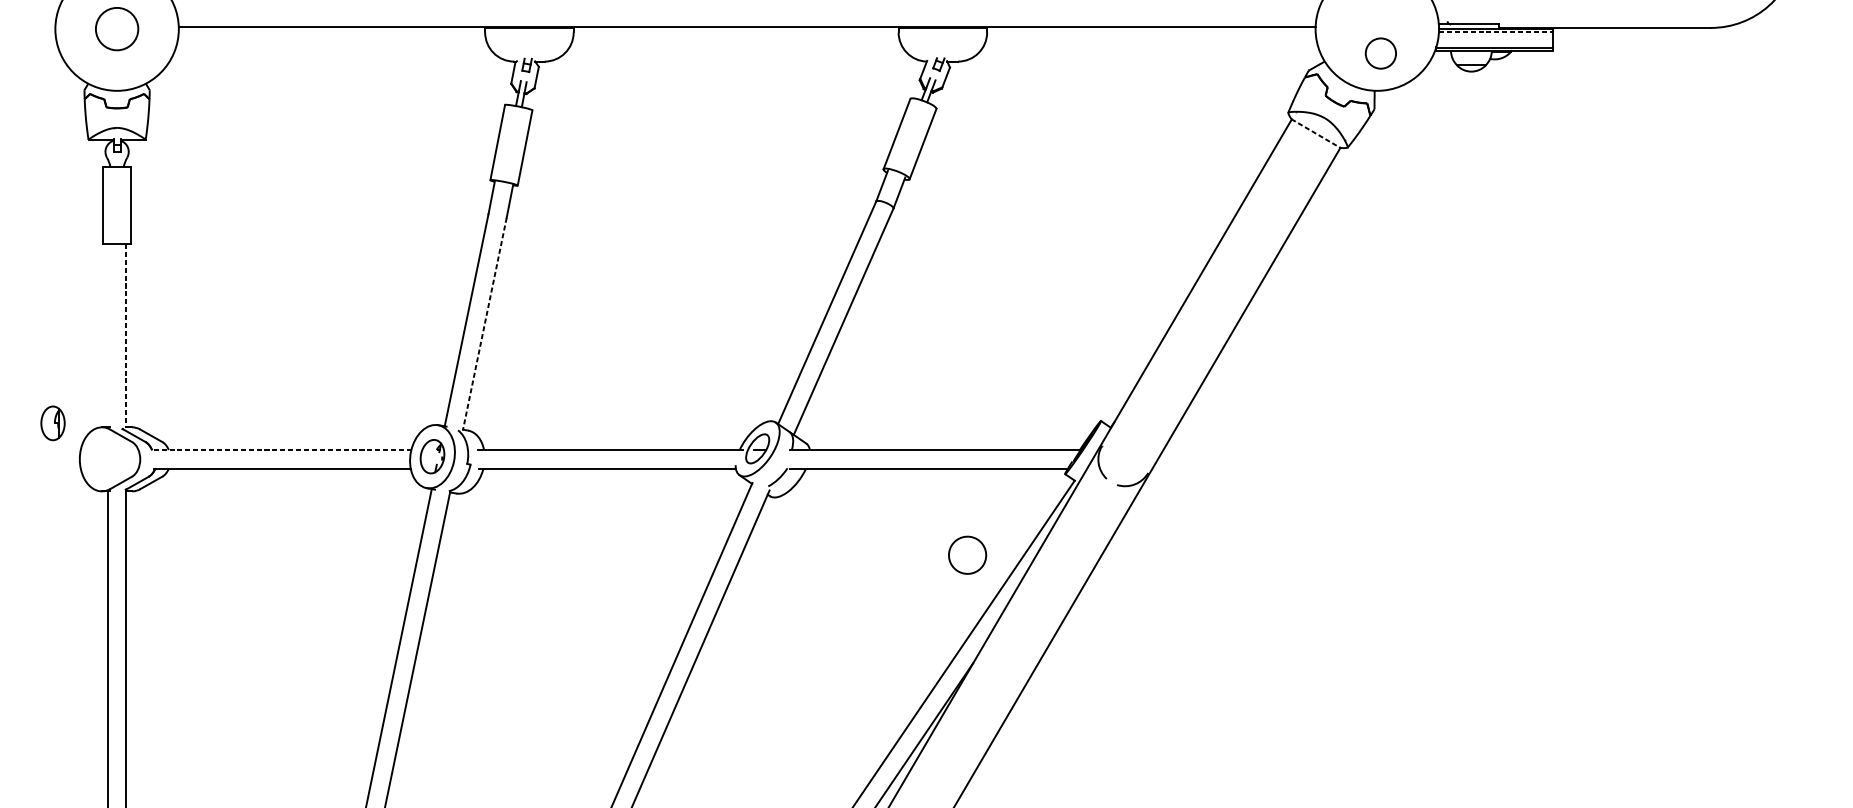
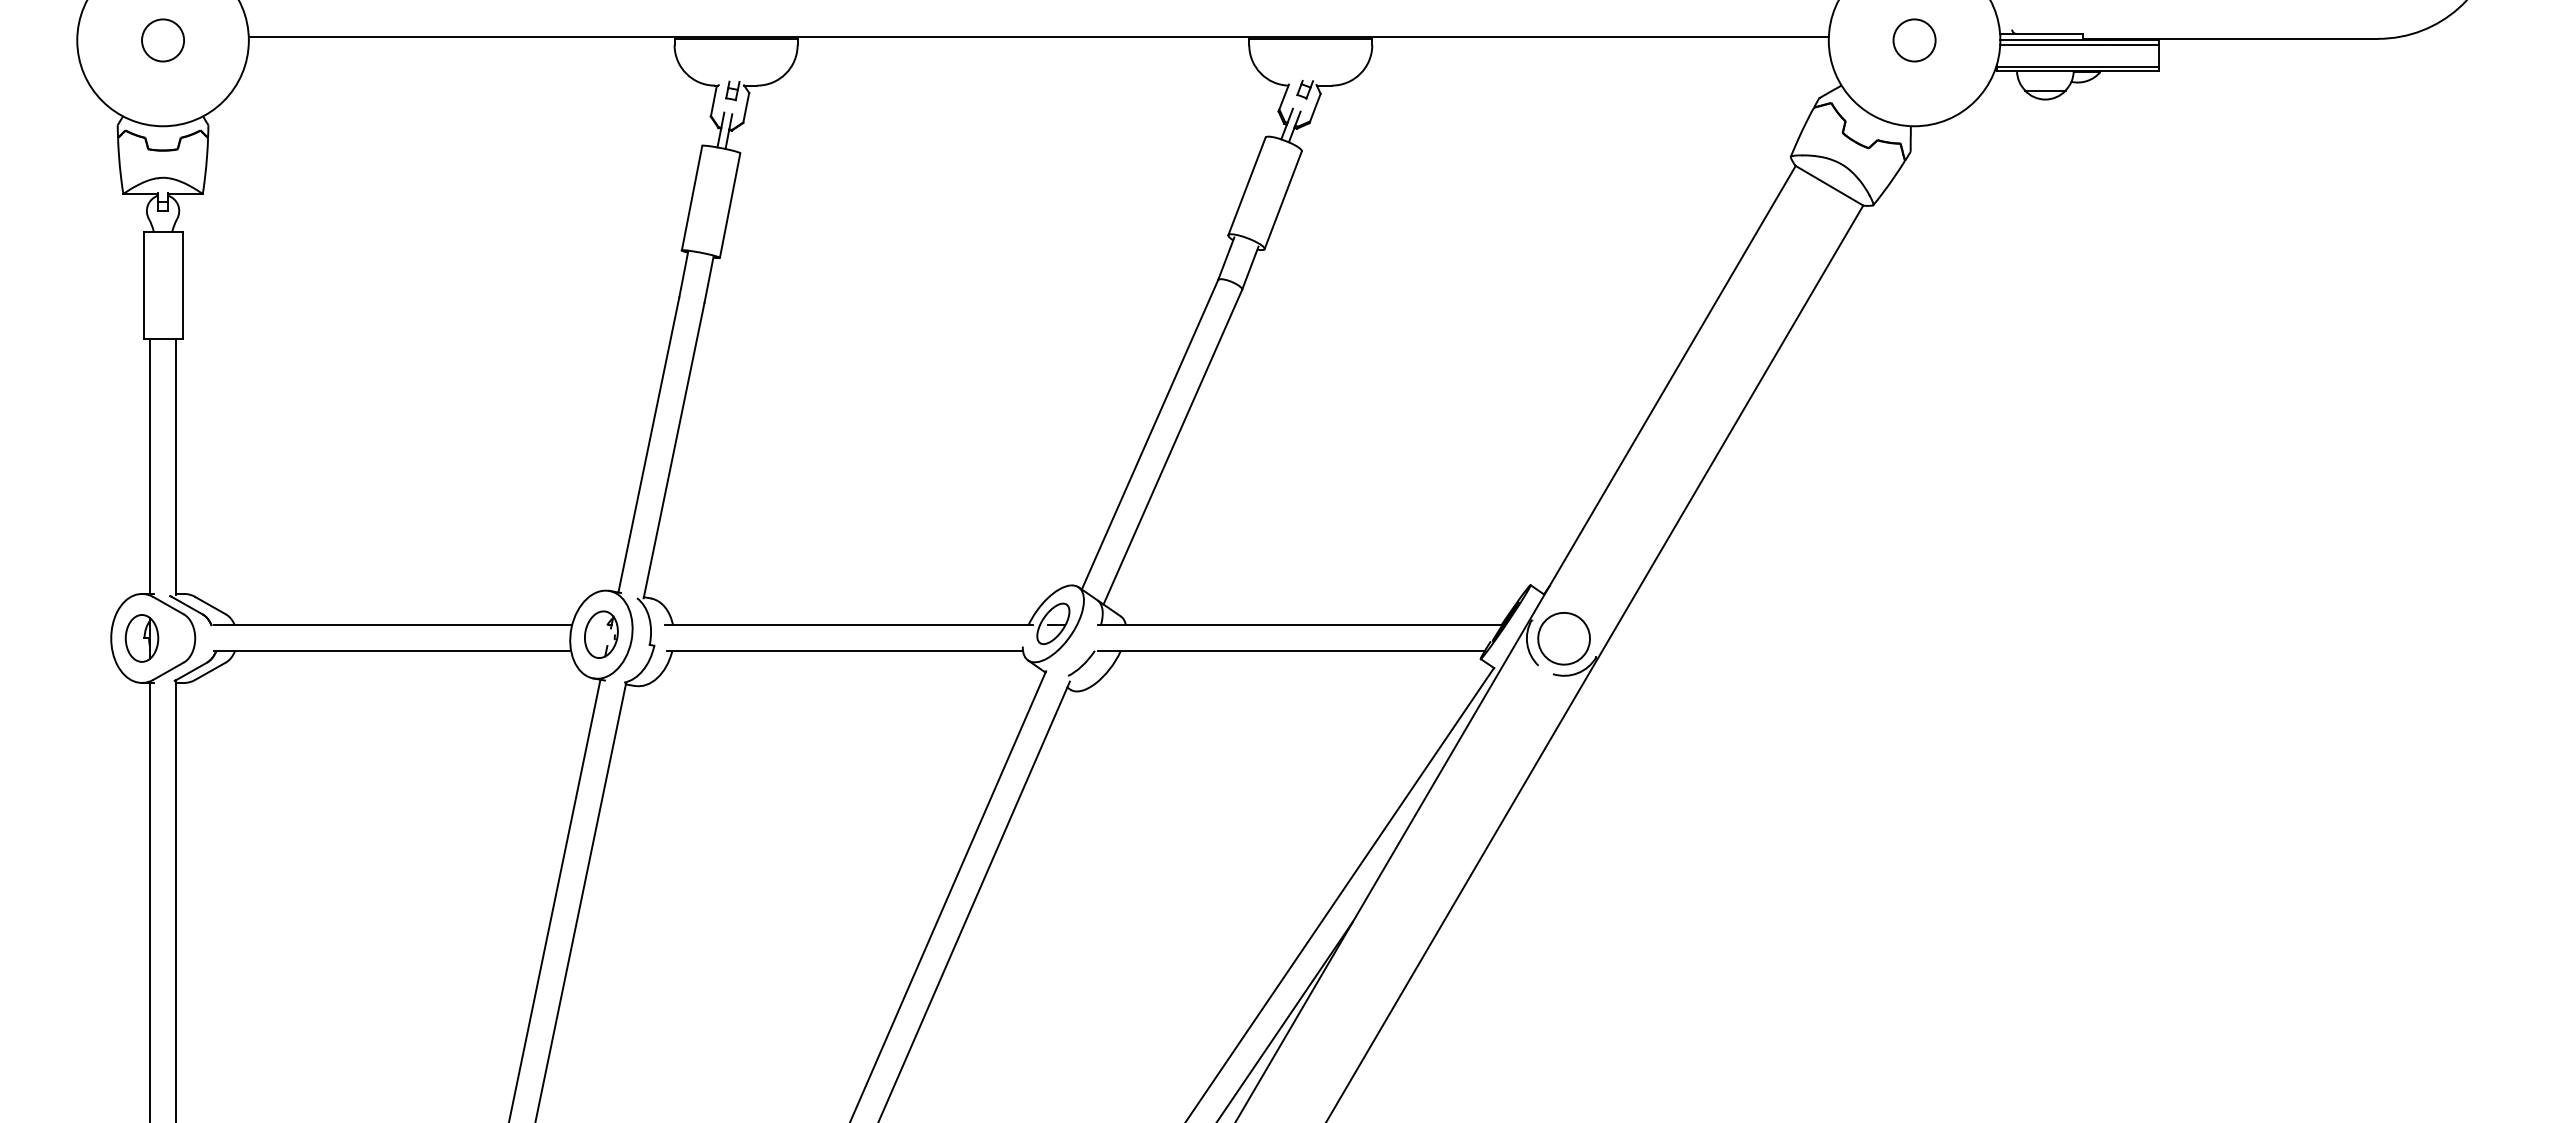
circle: (117, 29) -> (163, 40), size x0.71
line: (1495, 32) -> (2079, 44), dashed -> solid
circle: (1380, 53) -> (1914, 40), moved
line: (1316, 133) -> (1829, 185), dashed -> solid
line: (485, 324) -> (674, 450), dashed -> solid
line: (108, 334) -> (150, 465), added
line: (126, 335) -> (176, 466), dashed -> solid
part: (52, 423) -> (141, 638), moved
line: (282, 450) -> (393, 625), dashed -> solid
part: (967, 555) -> (1563, 638), moved

